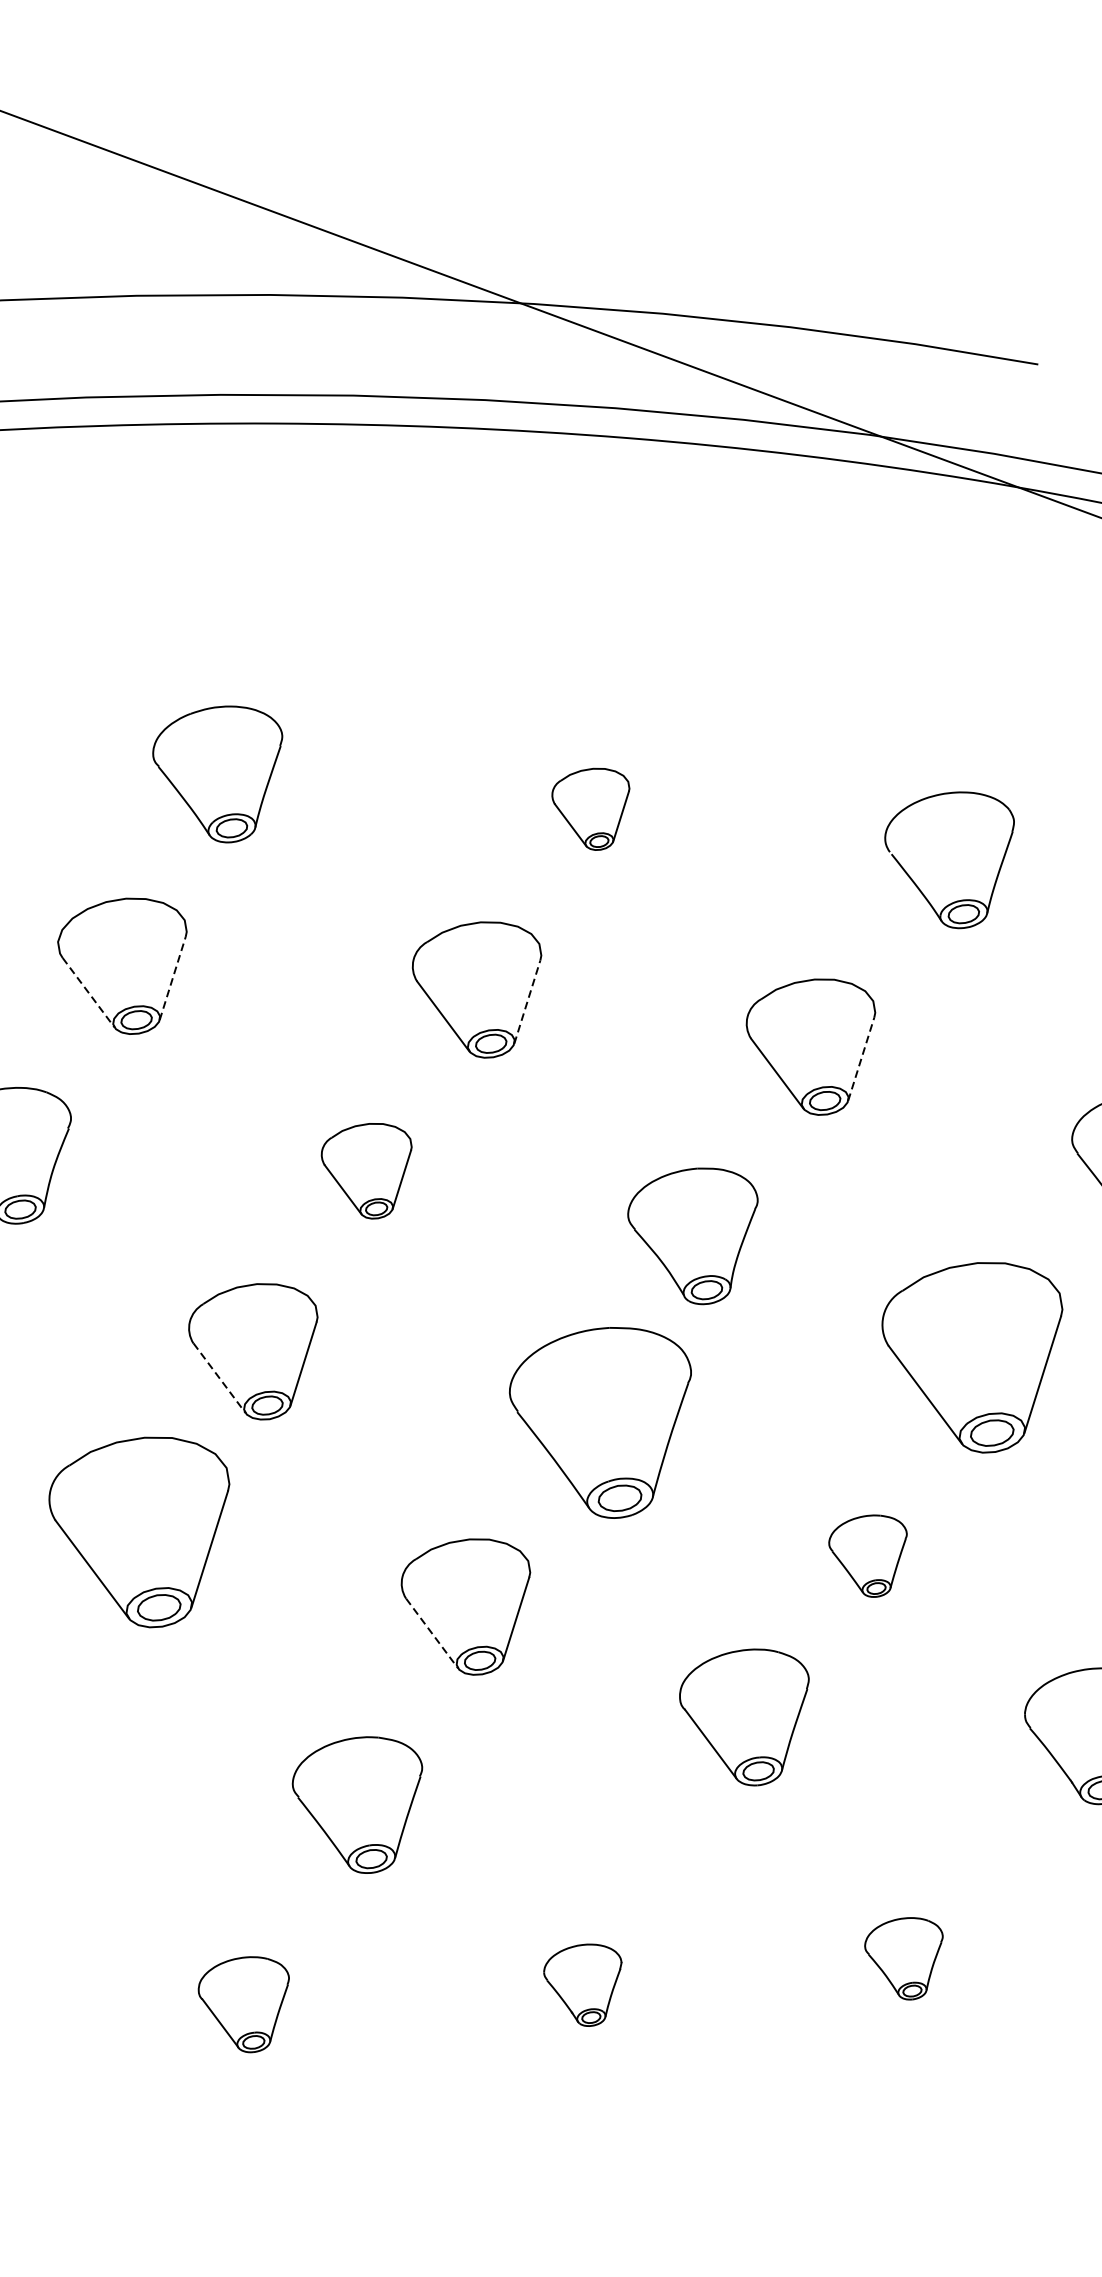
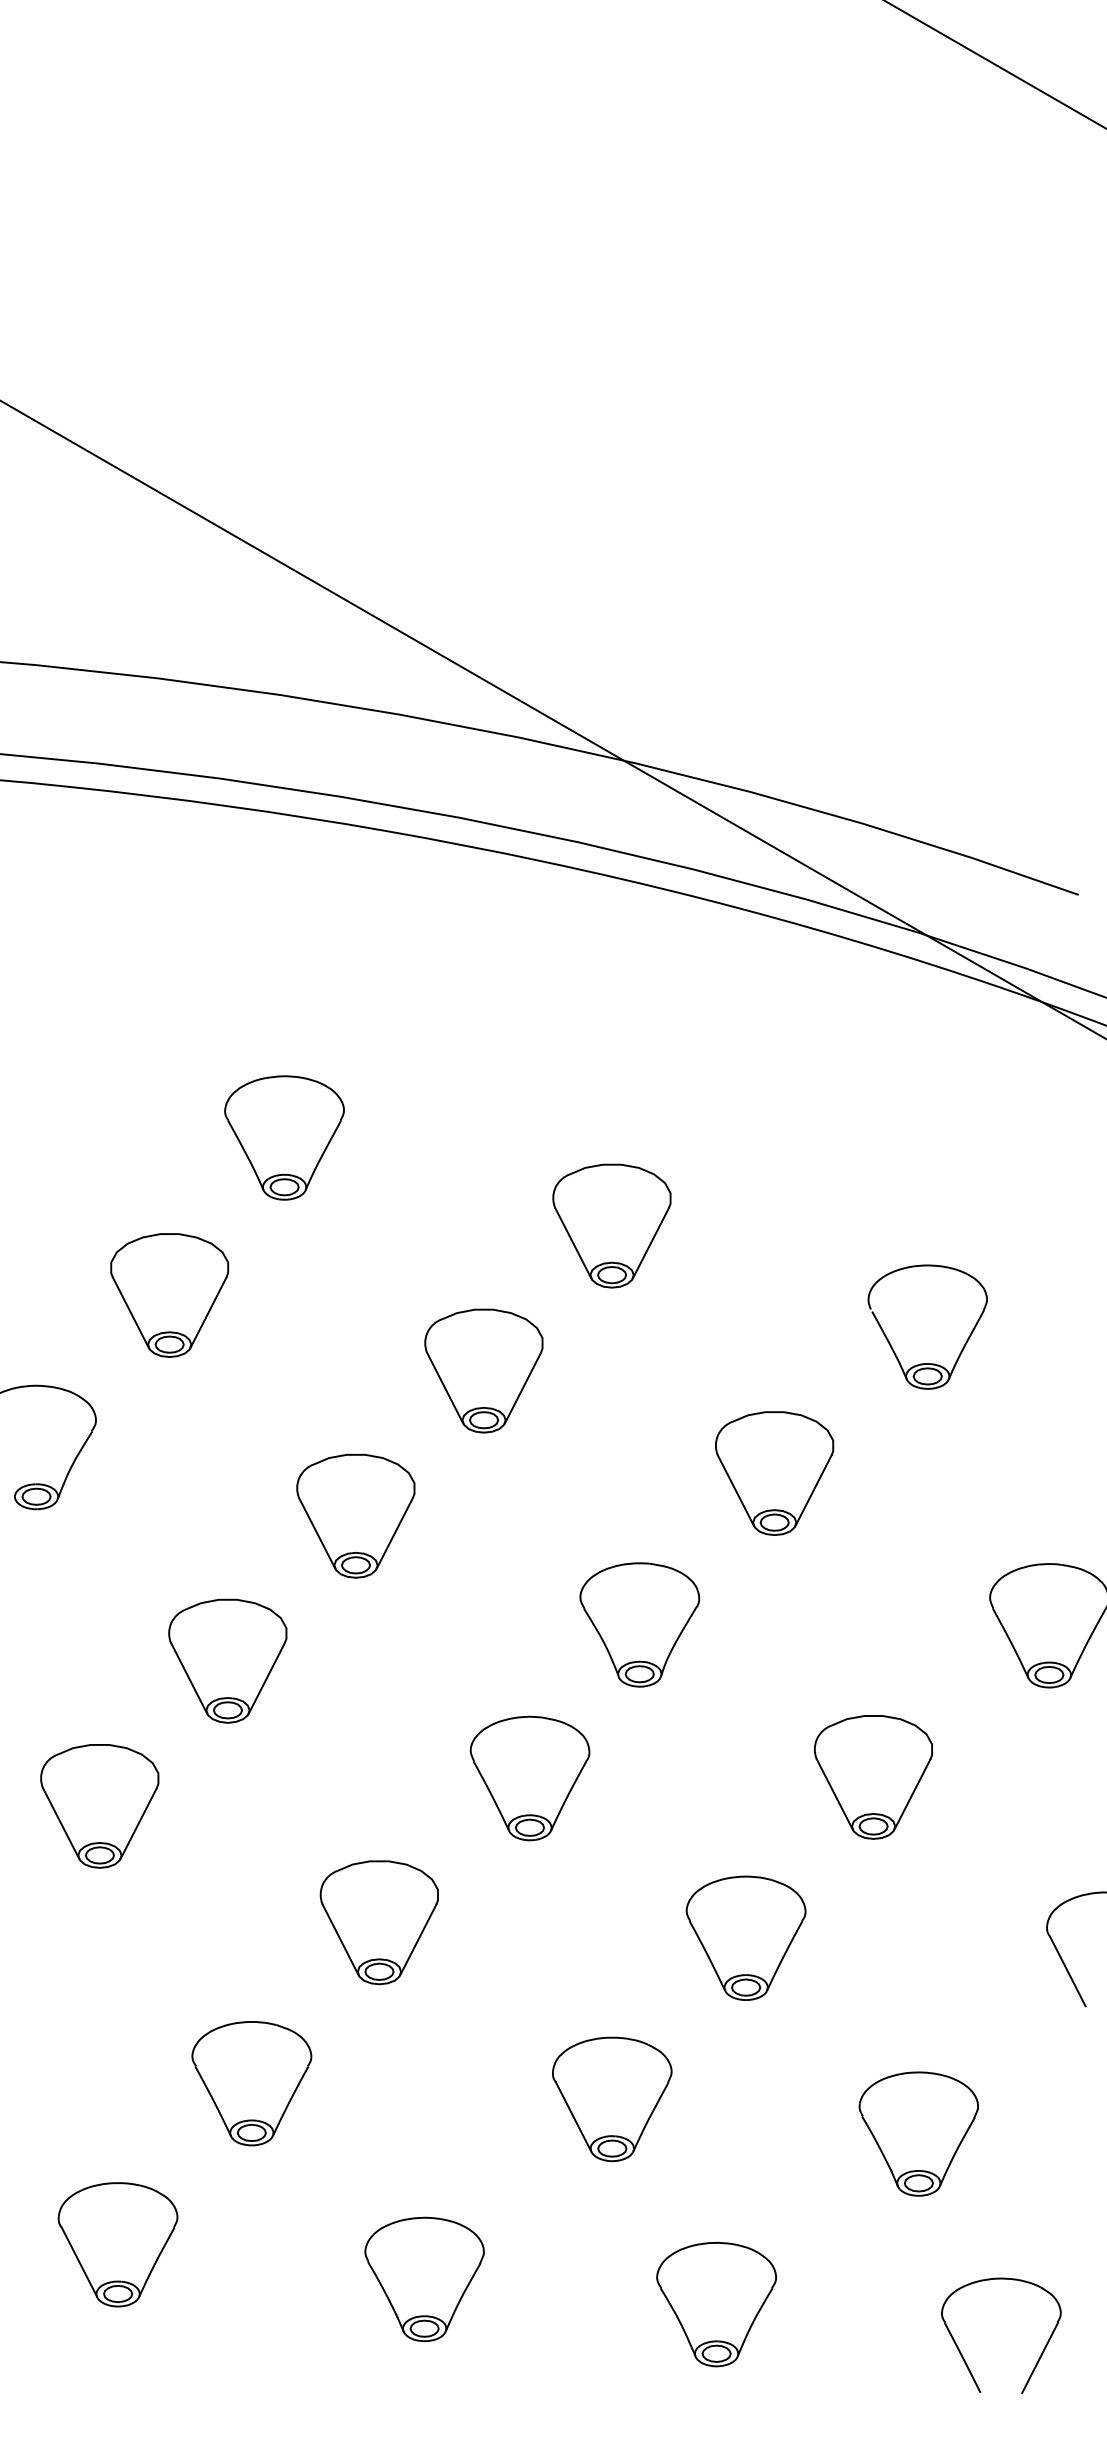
part: (593, 809) -> (611, 1225), size x1.67
line: (172, 978) -> (208, 1312), dashed -> solid
line: (88, 992) -> (130, 1312), dashed -> solid
line: (527, 1002) -> (522, 1388), dashed -> solid
line: (861, 1058) -> (813, 1490), dashed -> solid
part: (369, 1171) -> (355, 1516), size x1.43
part: (979, 1358) -> (873, 1777), size x0.71
line: (219, 1378) -> (189, 1678), dashed -> solid
part: (606, 1423) -> (529, 1778), size x0.71
part: (146, 1533) -> (99, 1806), size x0.71
part: (870, 1555) -> (745, 1937), size x1.67
line: (432, 1634) -> (340, 1940), dashed -> solid
part: (749, 1718) -> (612, 2099), moved
part: (906, 1958) -> (716, 2304), size x1.67
part: (585, 1984) -> (424, 2278), size x1.67
part: (246, 2004) -> (117, 2244), size x1.43

